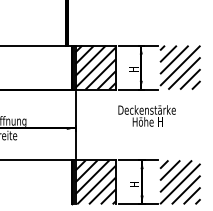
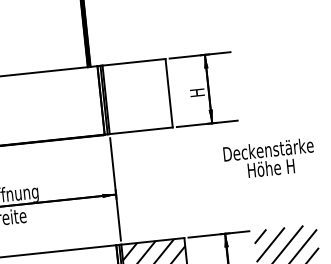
hatch: (95, 67) -> (137, 96), removed
hatch: (180, 67) -> (269, 82), removed
text: (146, 115) -> (268, 158), moved

